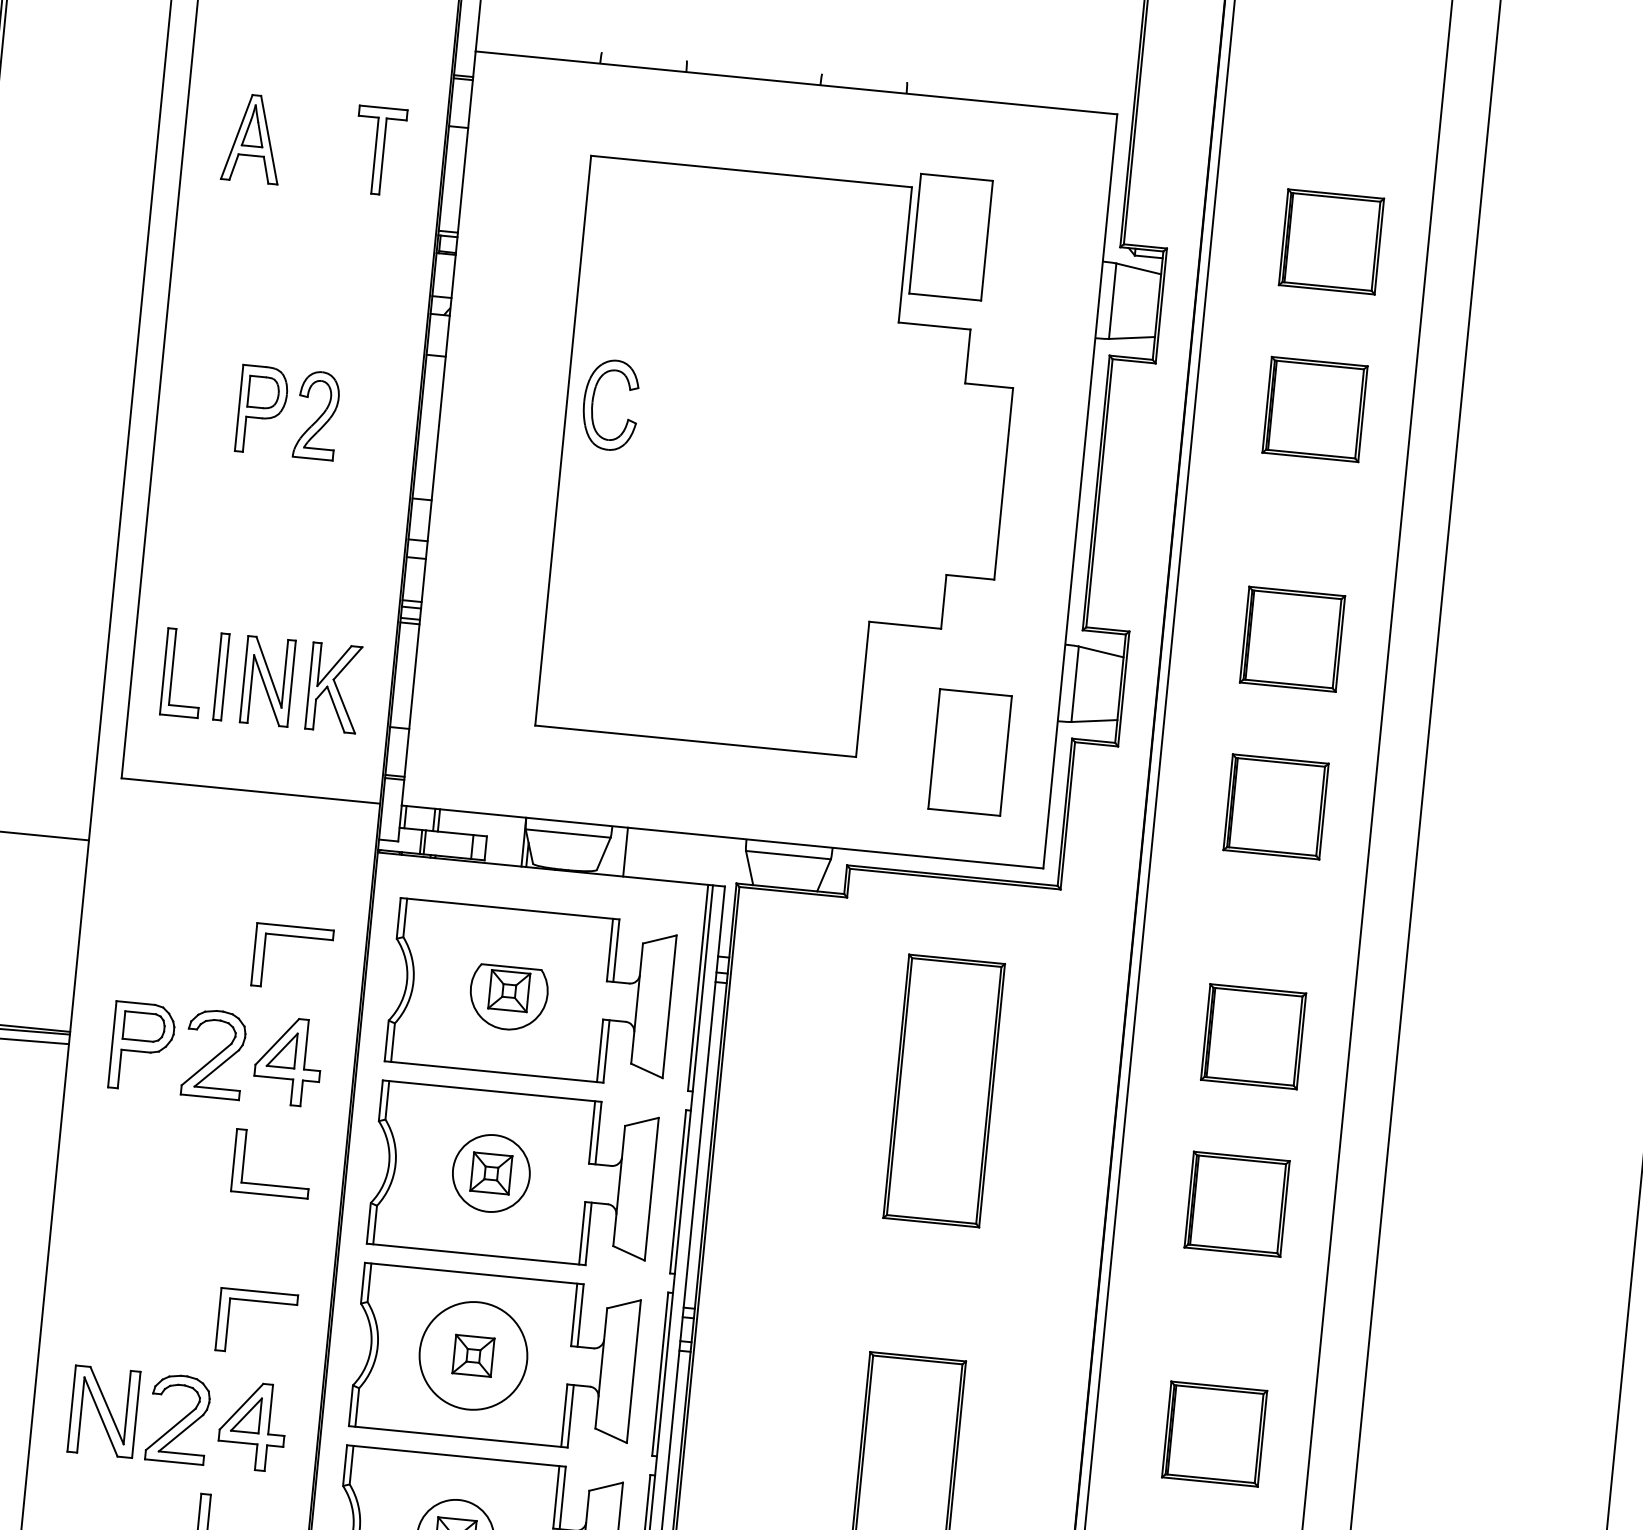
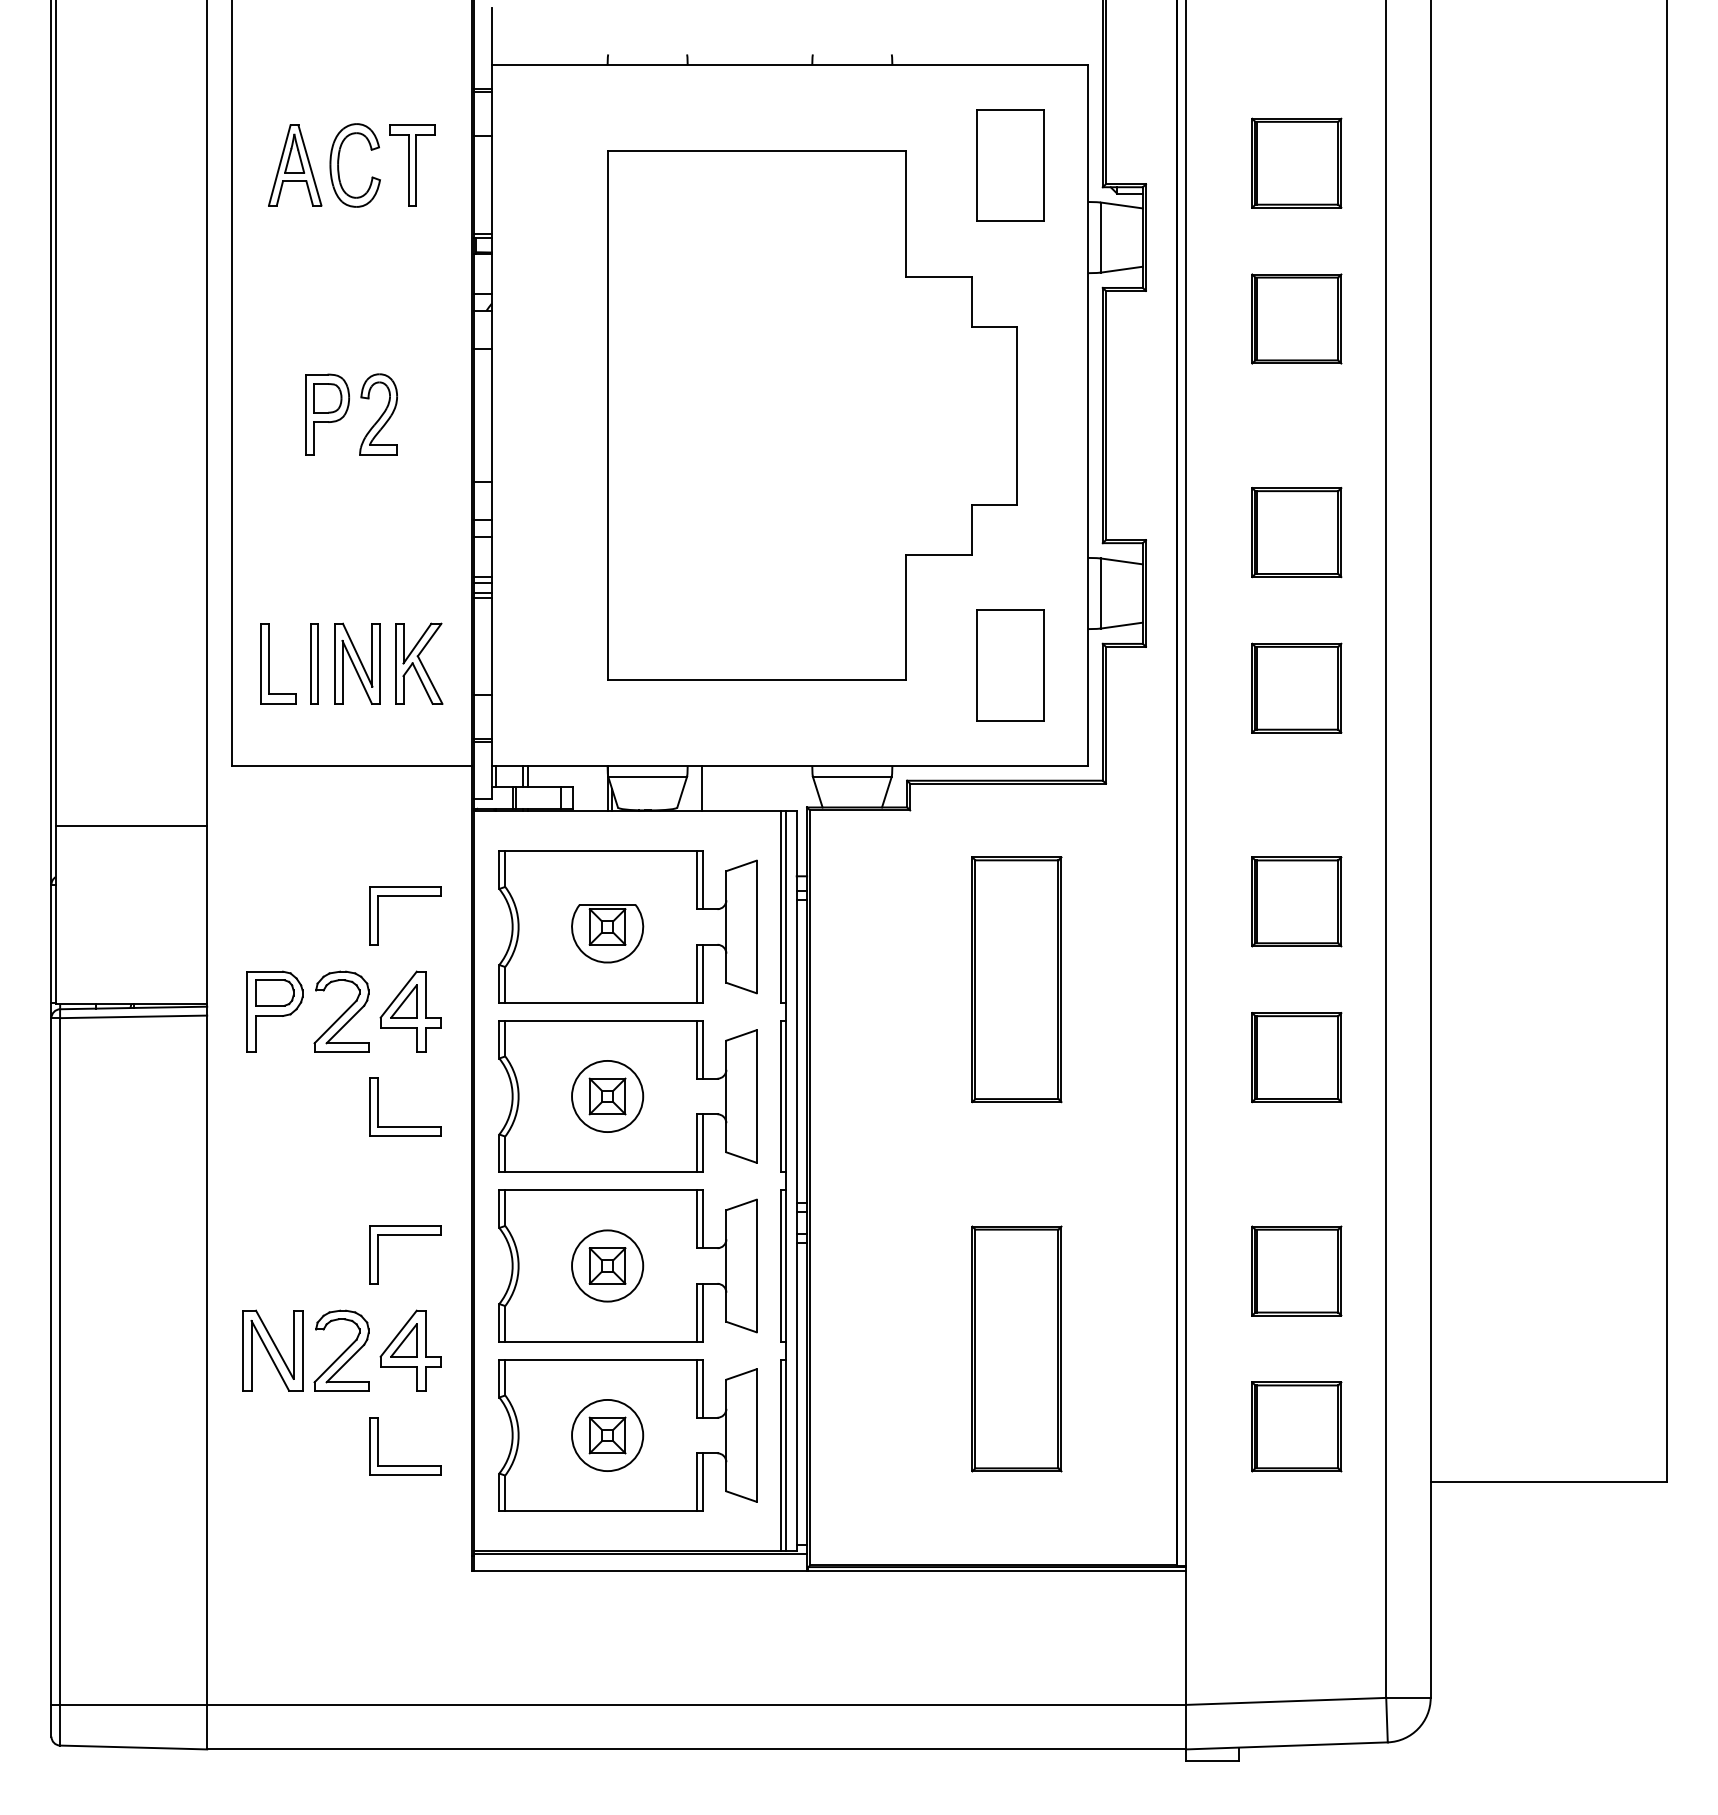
part: (951, 237) -> (1010, 165), moved
part: (593, 406) -> (339, 168), moved
circle: (473, 1355) -> (607, 1265), size x0.71

